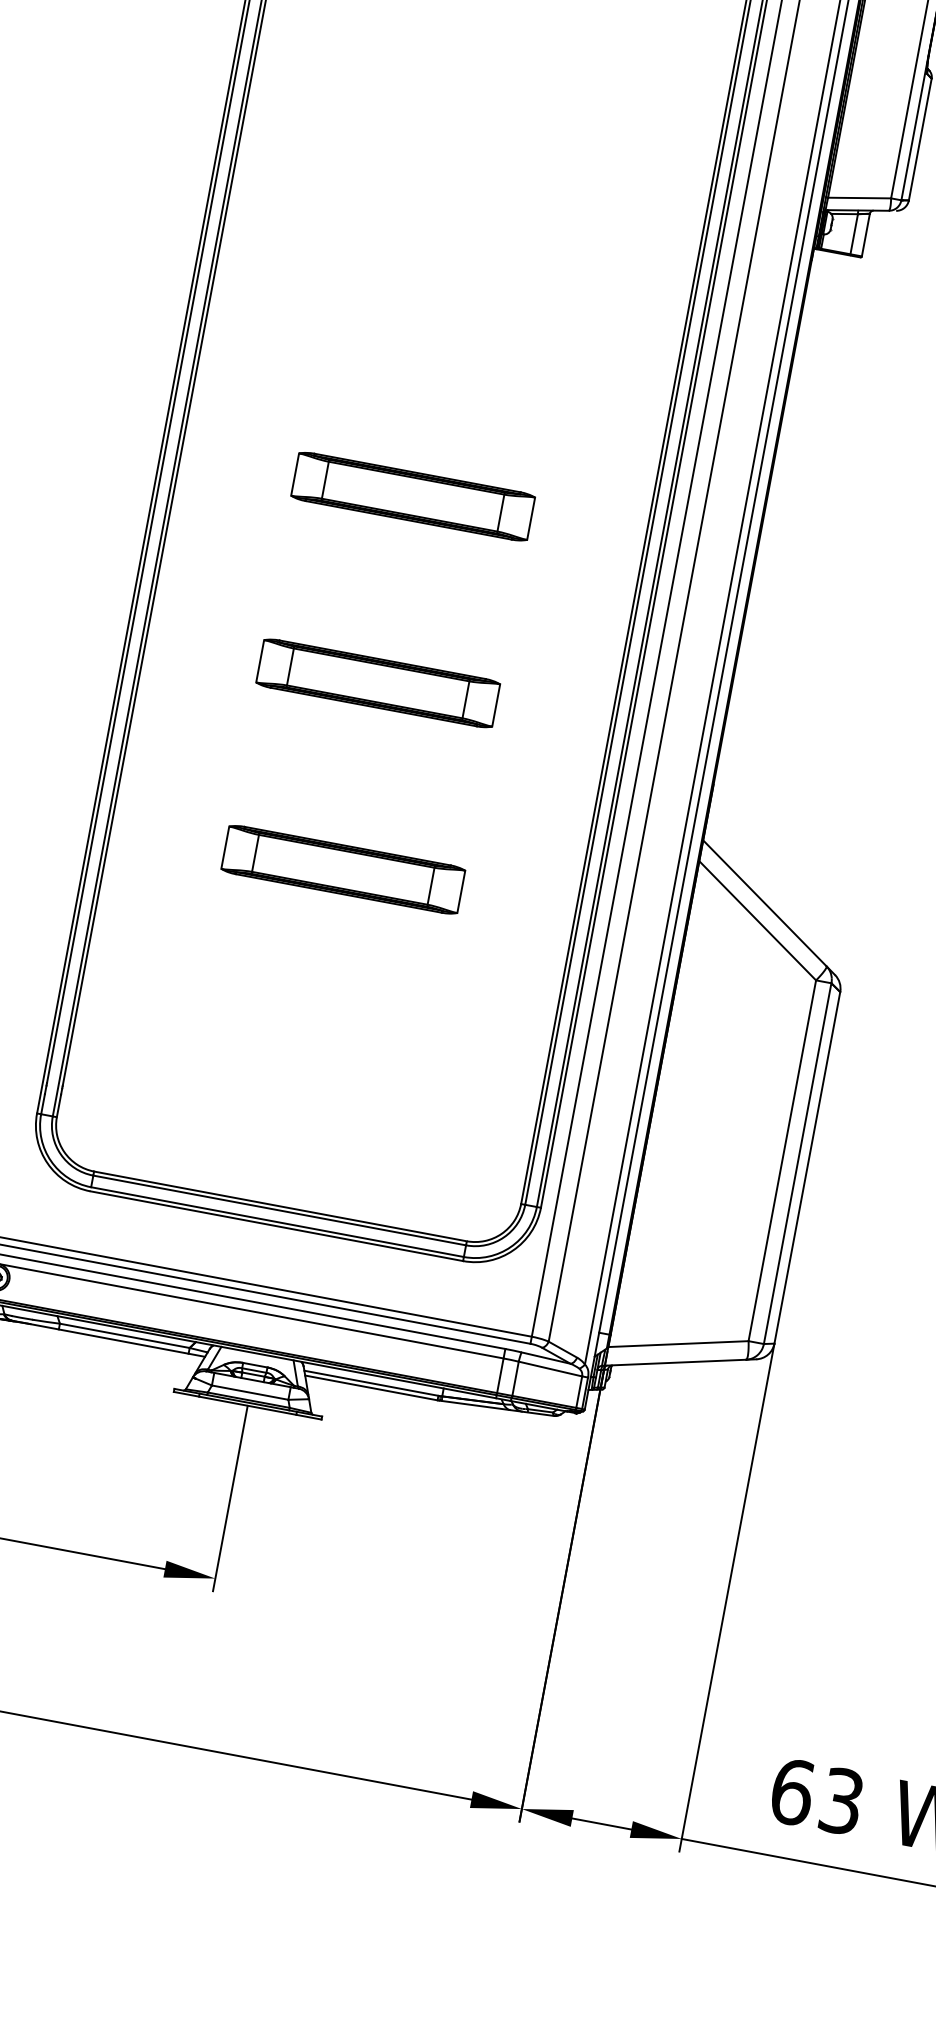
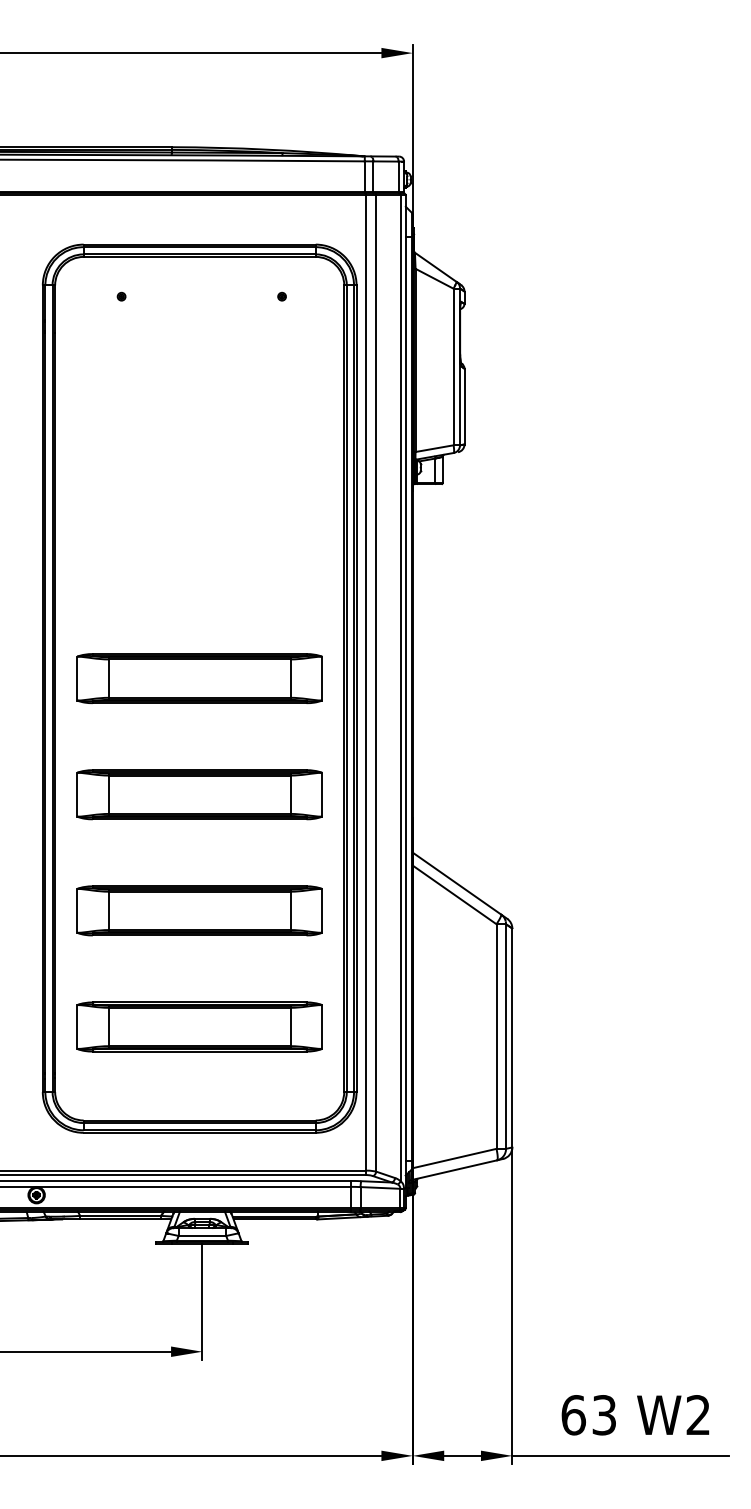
part: (412, 496) -> (199, 678), size x1.67
part: (378, 682) -> (199, 794), size x1.67
part: (343, 869) -> (199, 910), size x1.67
part: (308, 1055) -> (199, 1026), added

